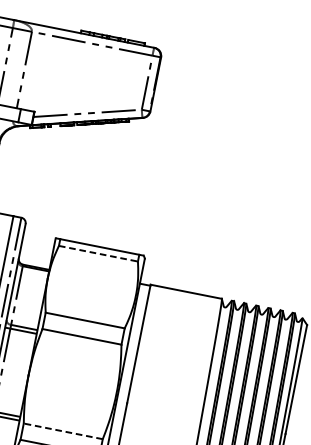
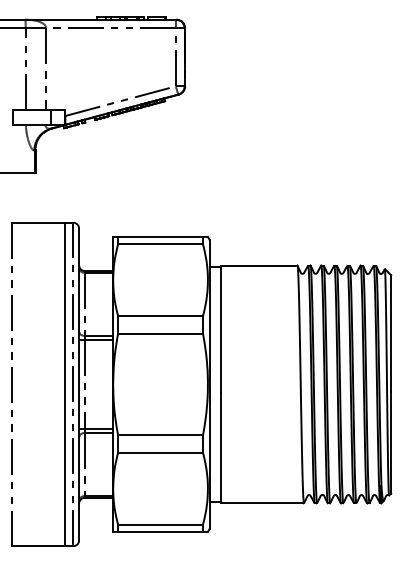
line: (99, 254) -> (161, 244), dashed -> solid
line: (63, 431) -> (160, 435), dashed -> solid

